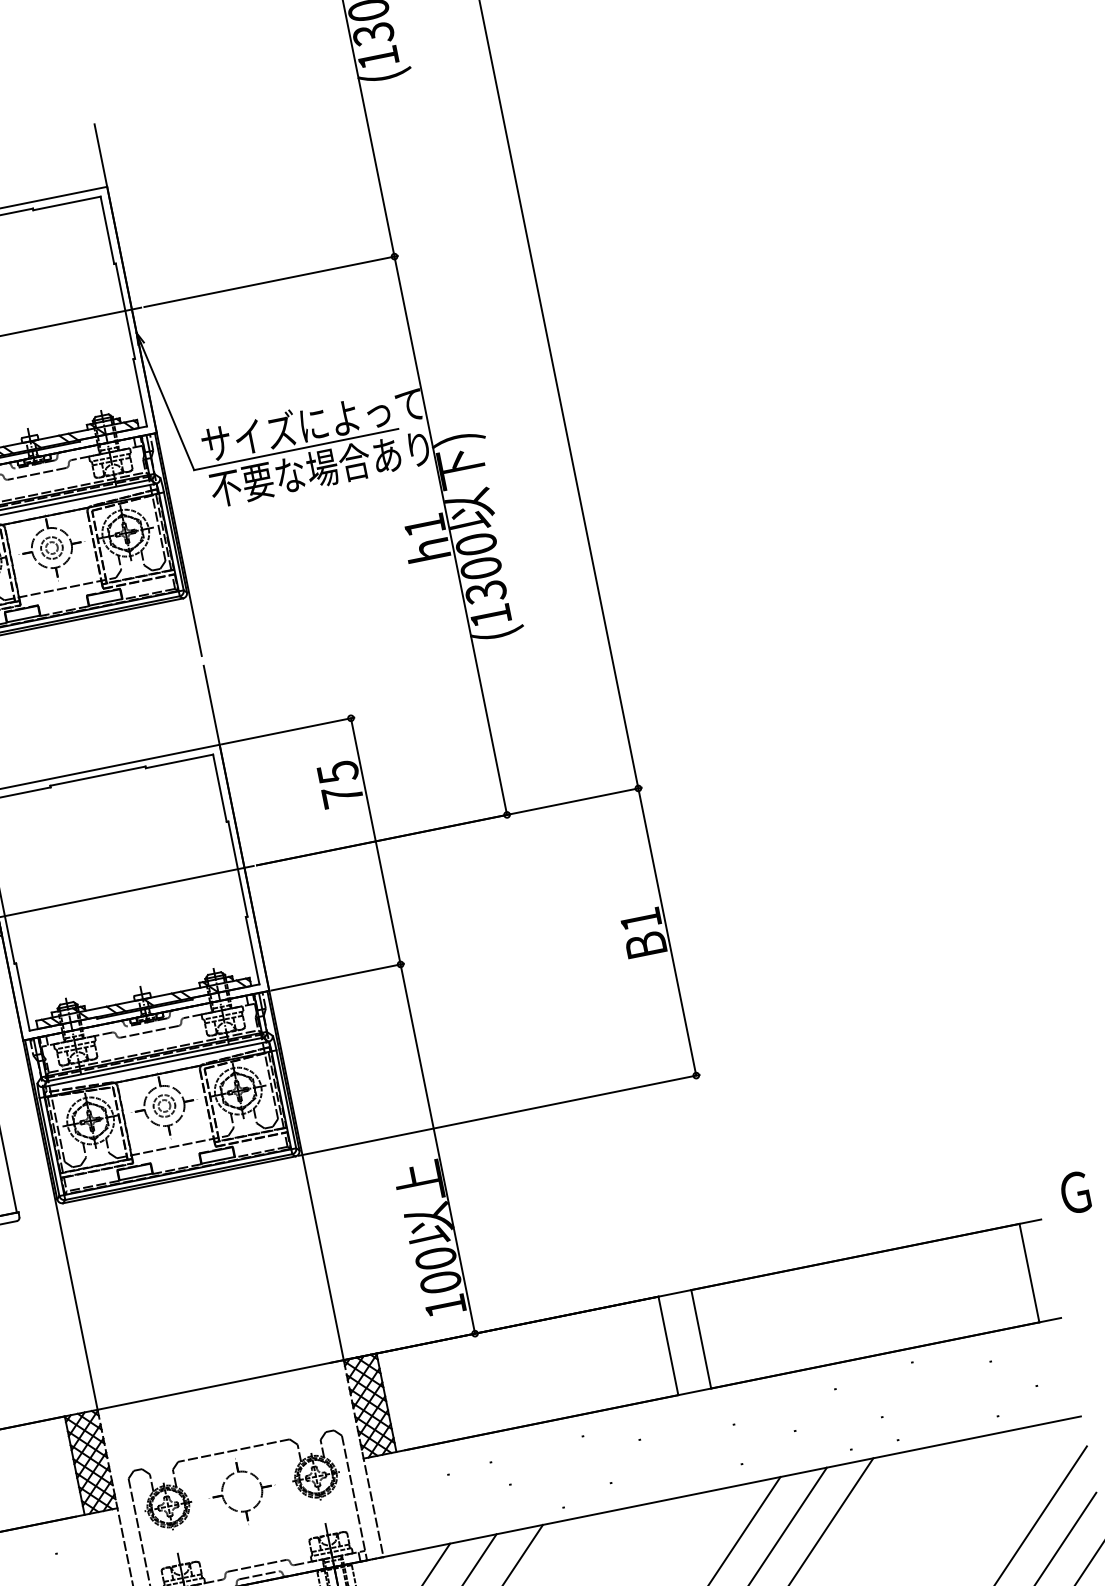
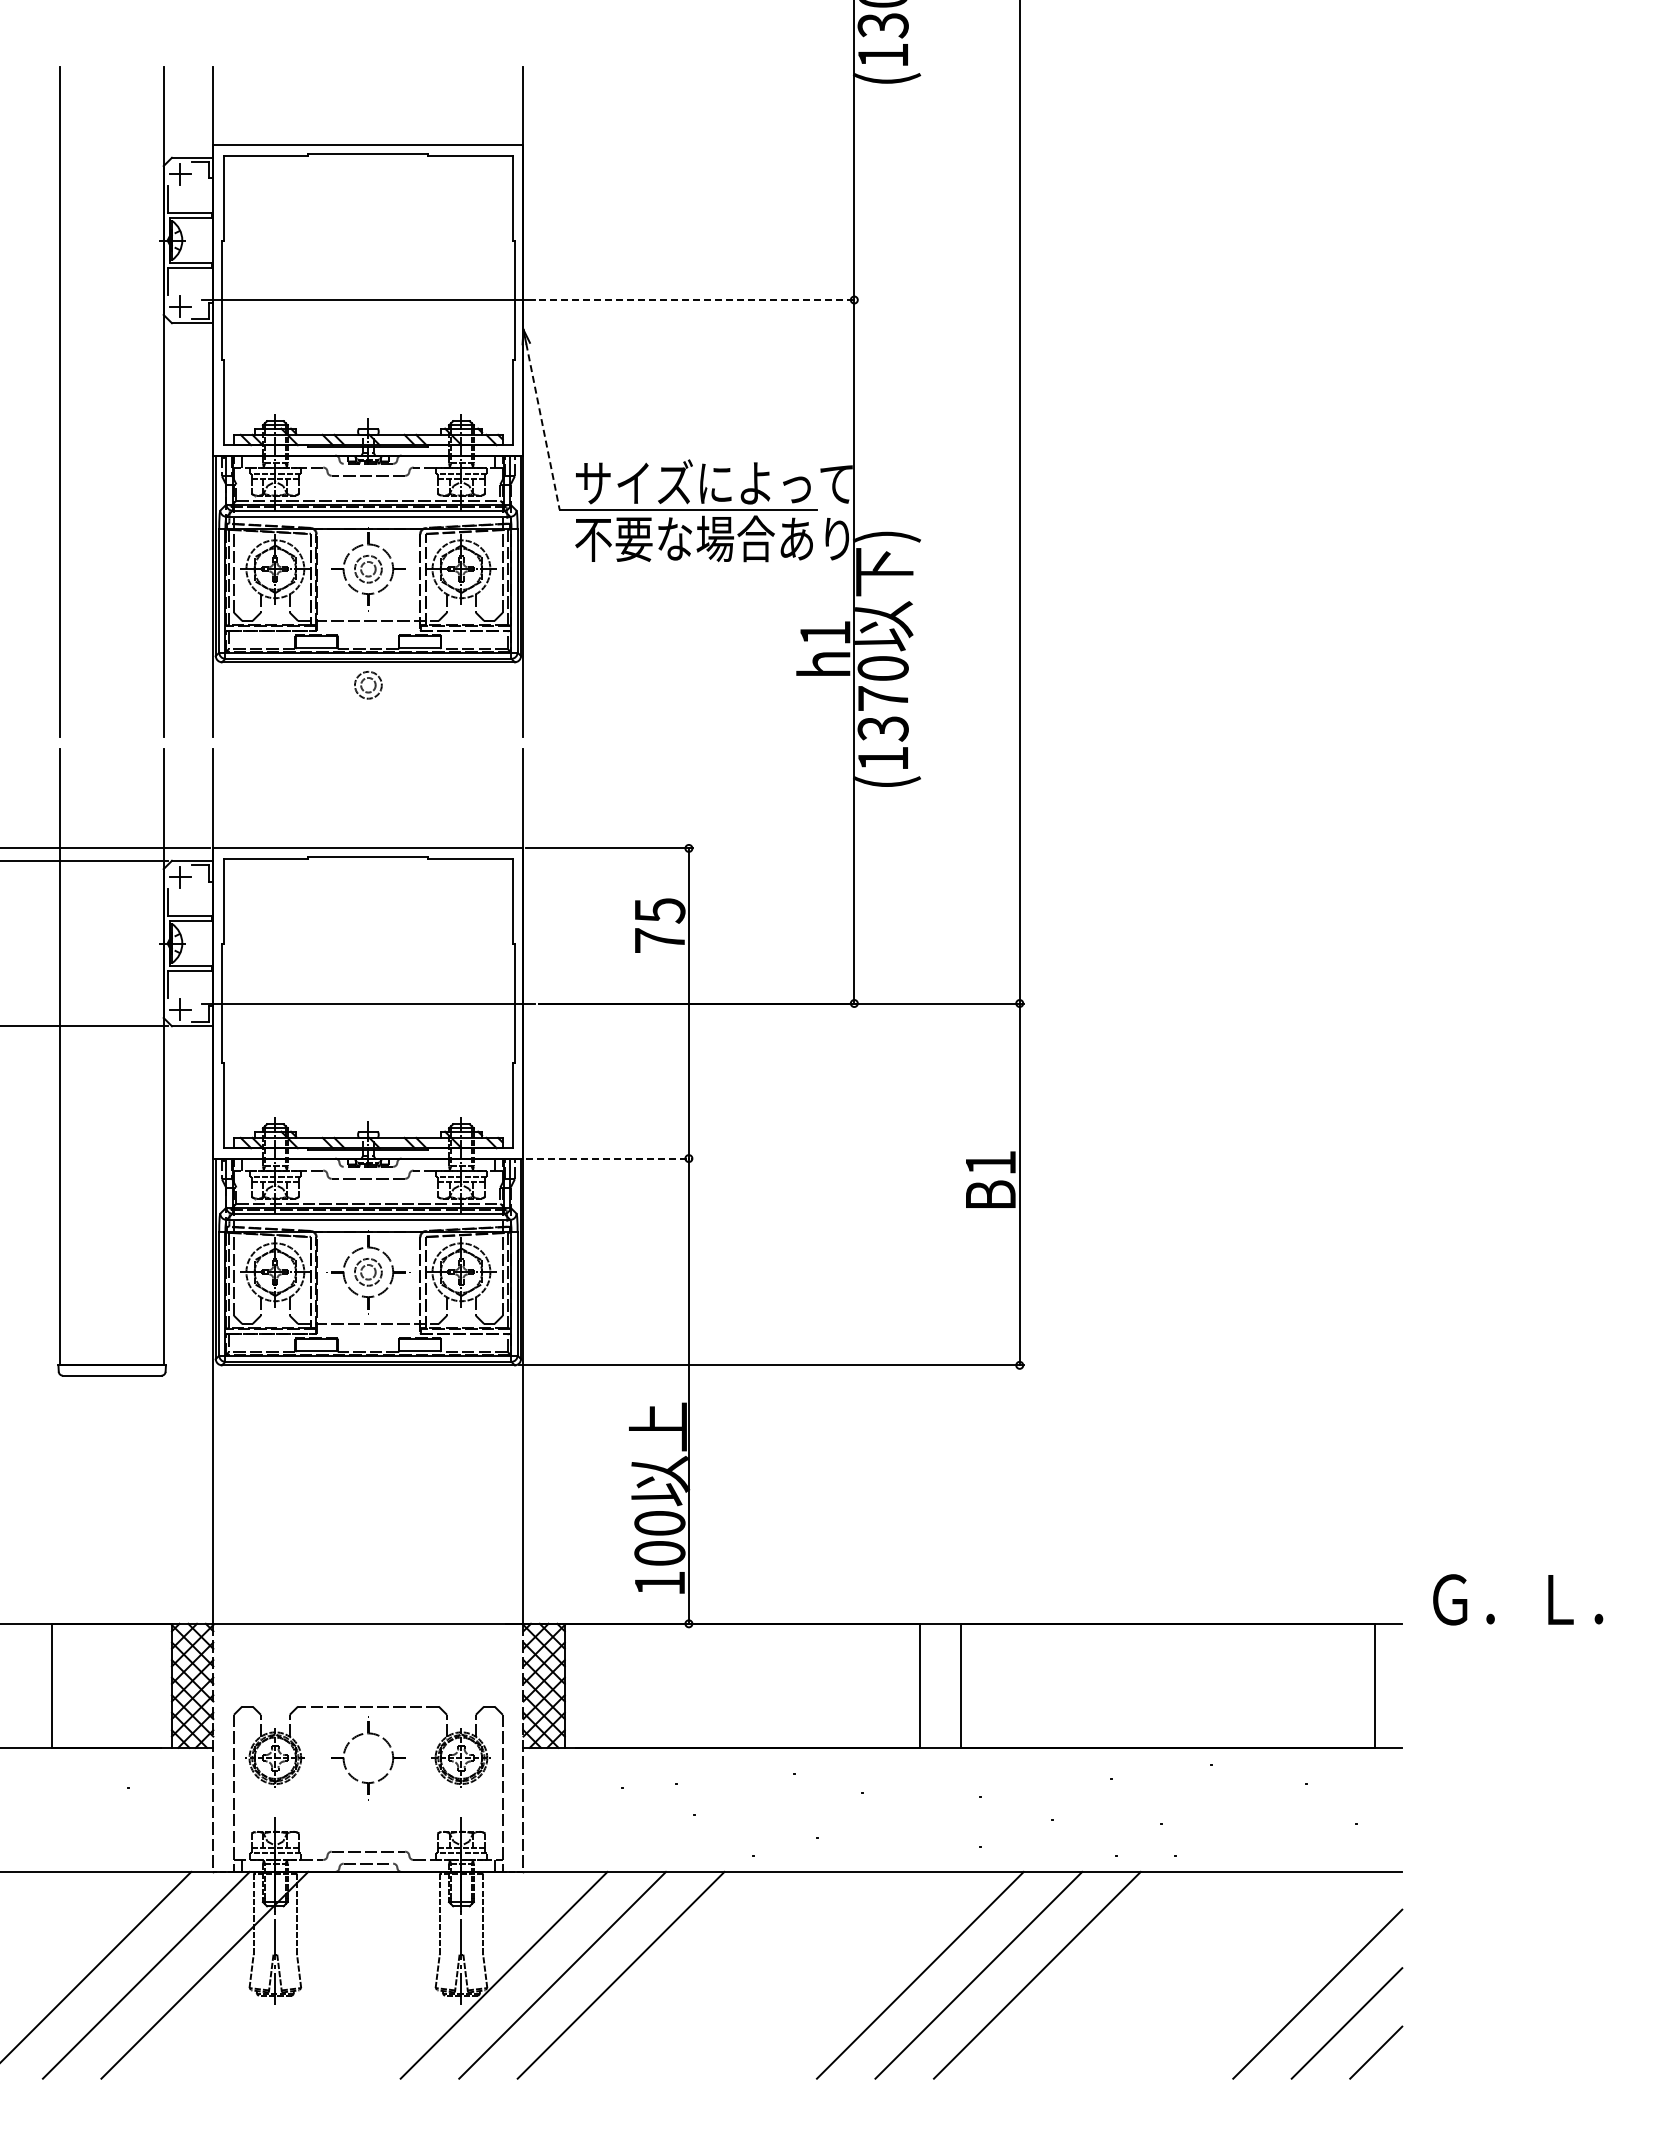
line: (270, 281) -> (698, 300), solid -> dashed
line: (167, 406) -> (542, 426), solid -> dashed
text: (480, 568) -> (882, 698), (1300 -> (1370
part: (70, 640) -> (368, 685), added
line: (338, 976) -> (610, 1158), solid -> dashed

